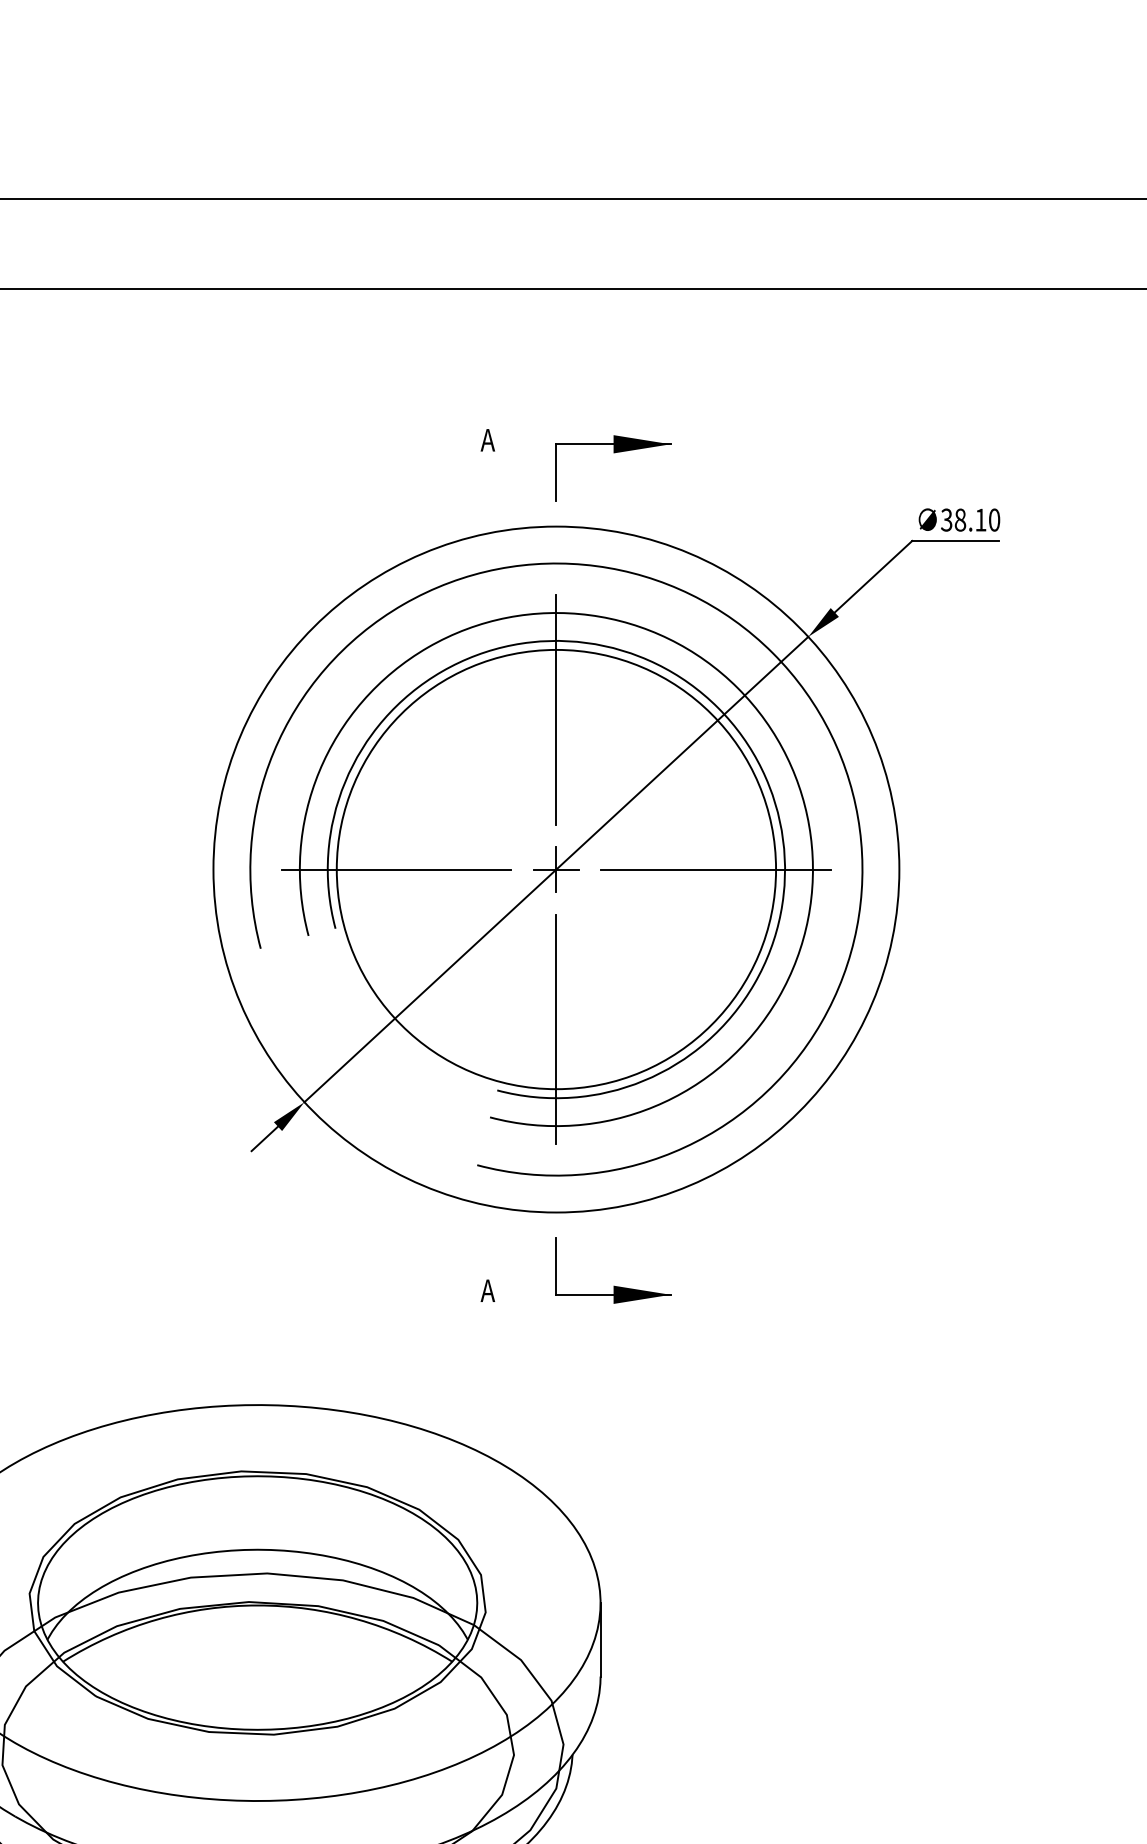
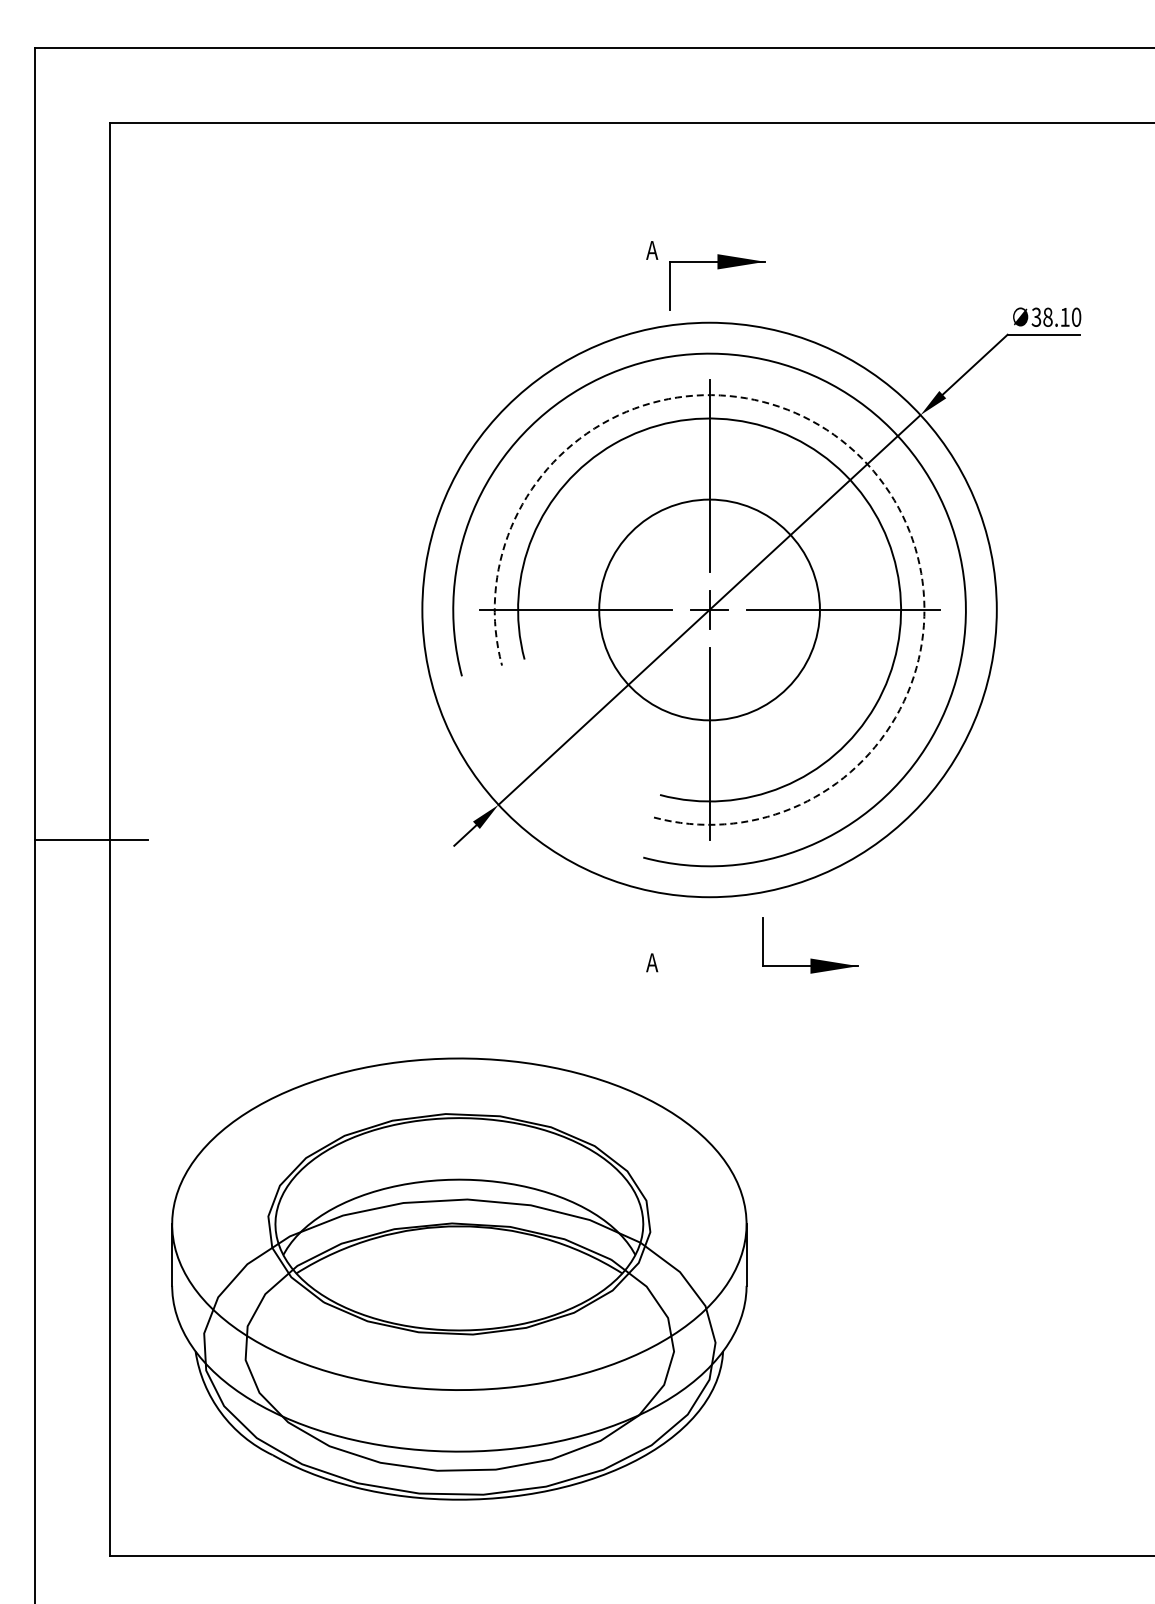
part: (613, 453) -> (717, 269), moved
arc: (737, 688) -> (861, 458), solid -> dashed
circle: (556, 868) -> (709, 609), size x0.6
part: (613, 1285) -> (810, 958), moved

